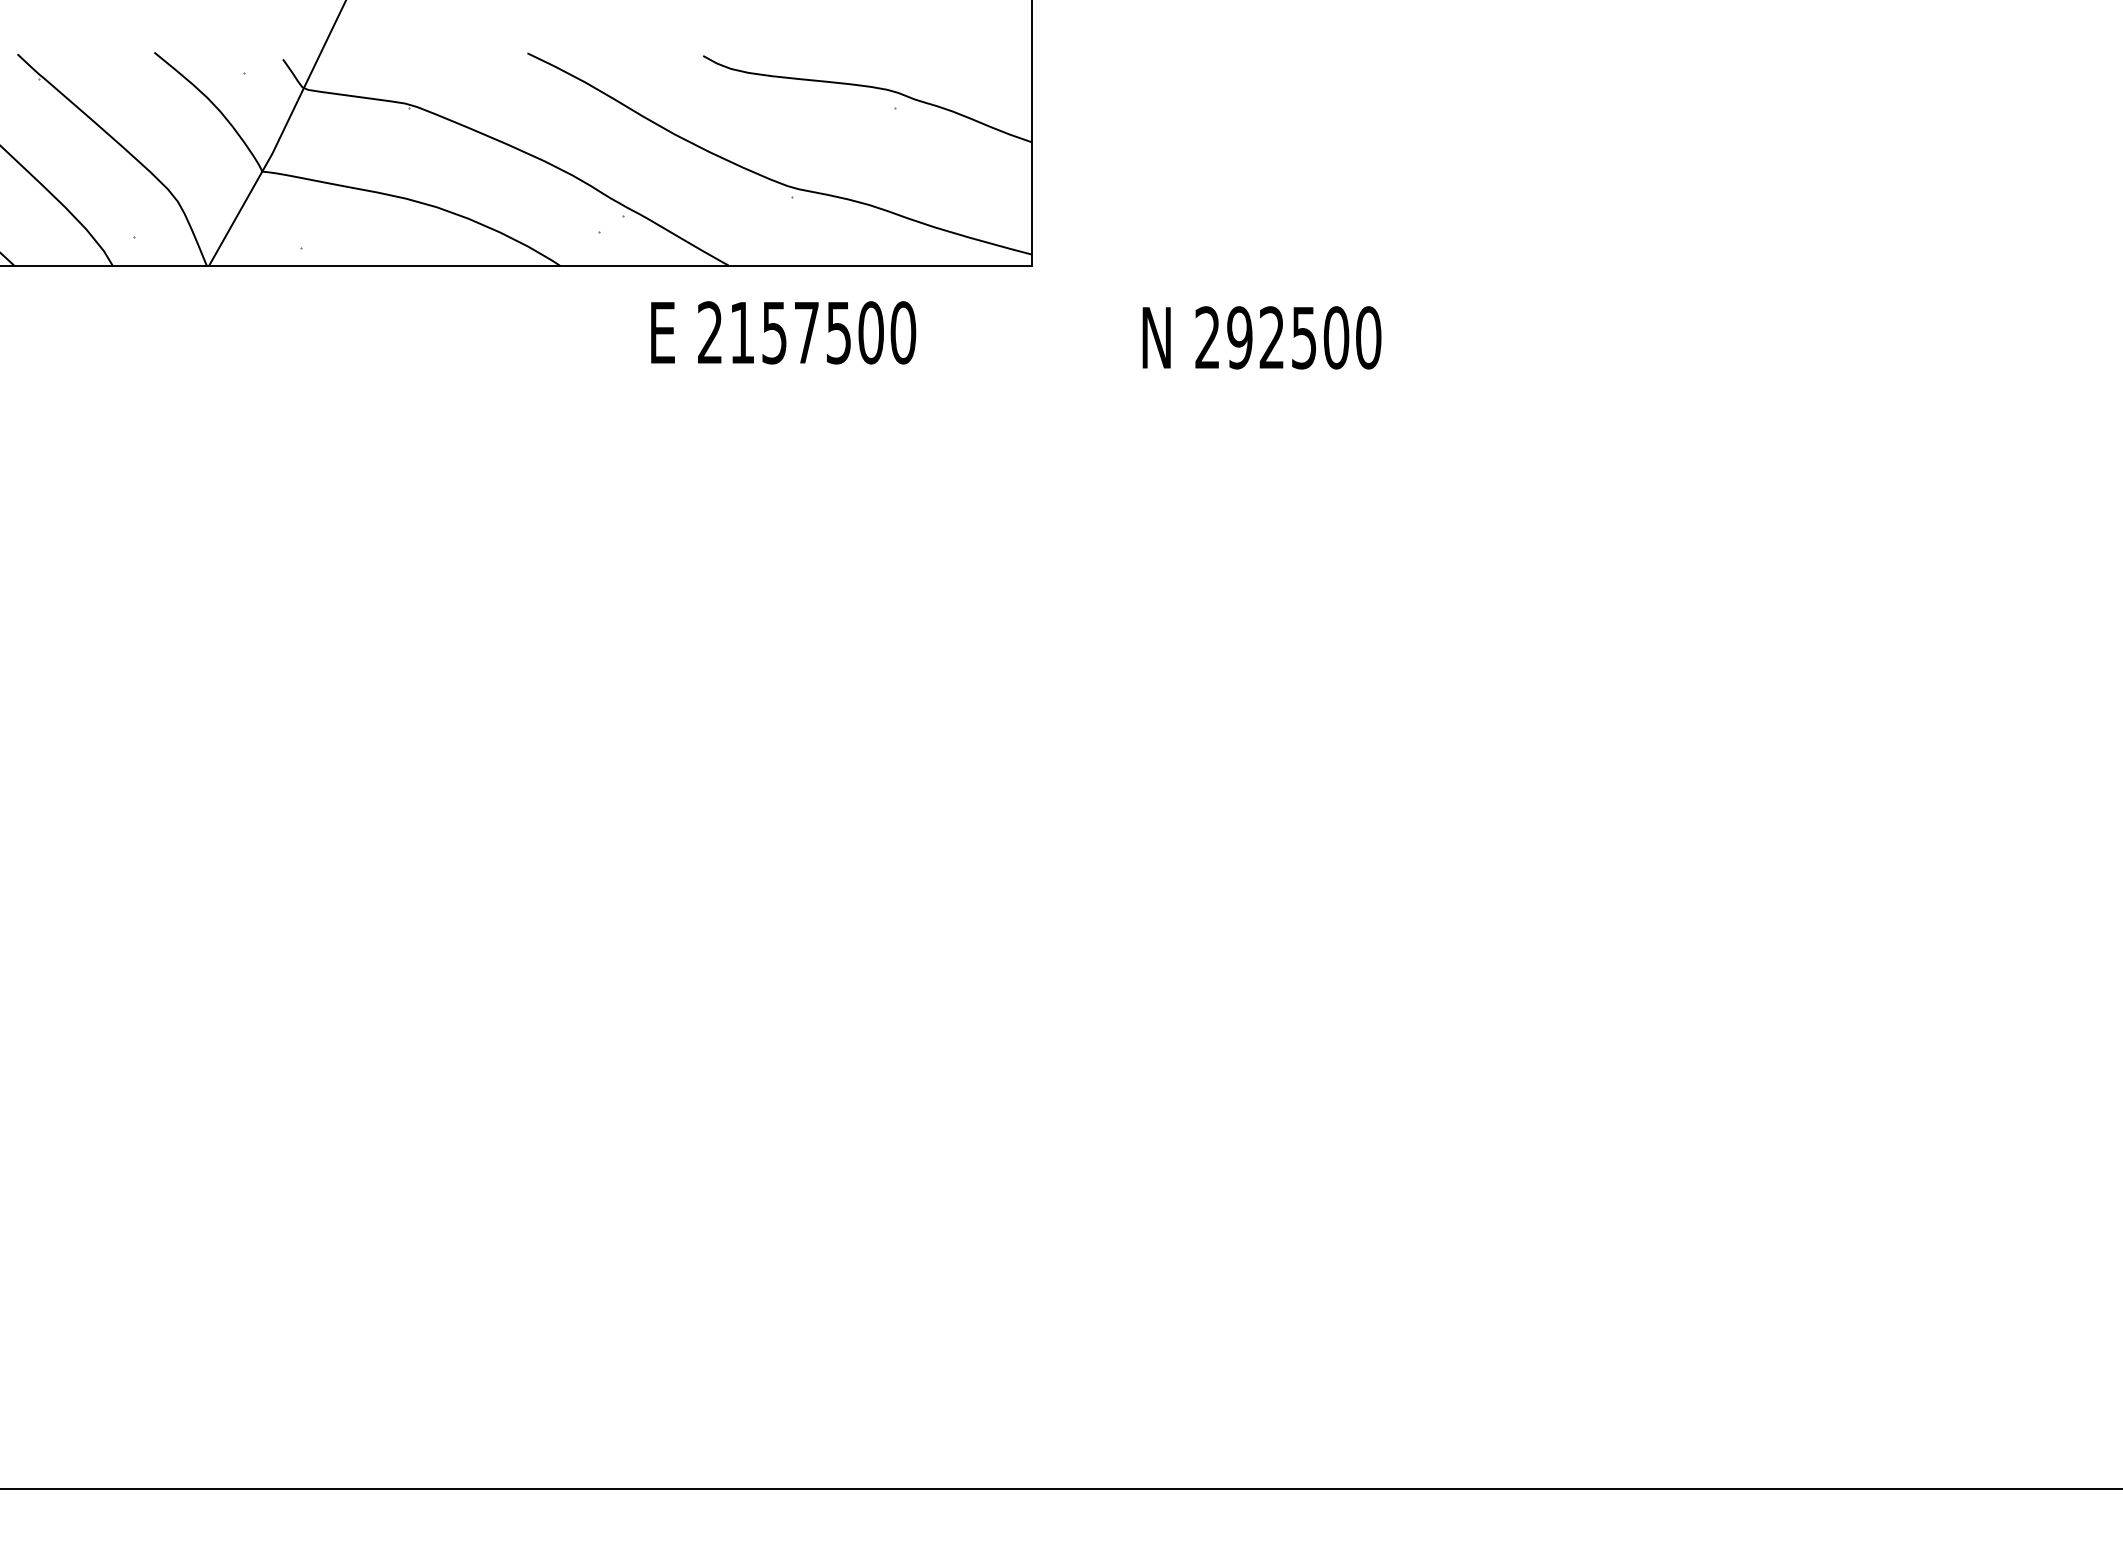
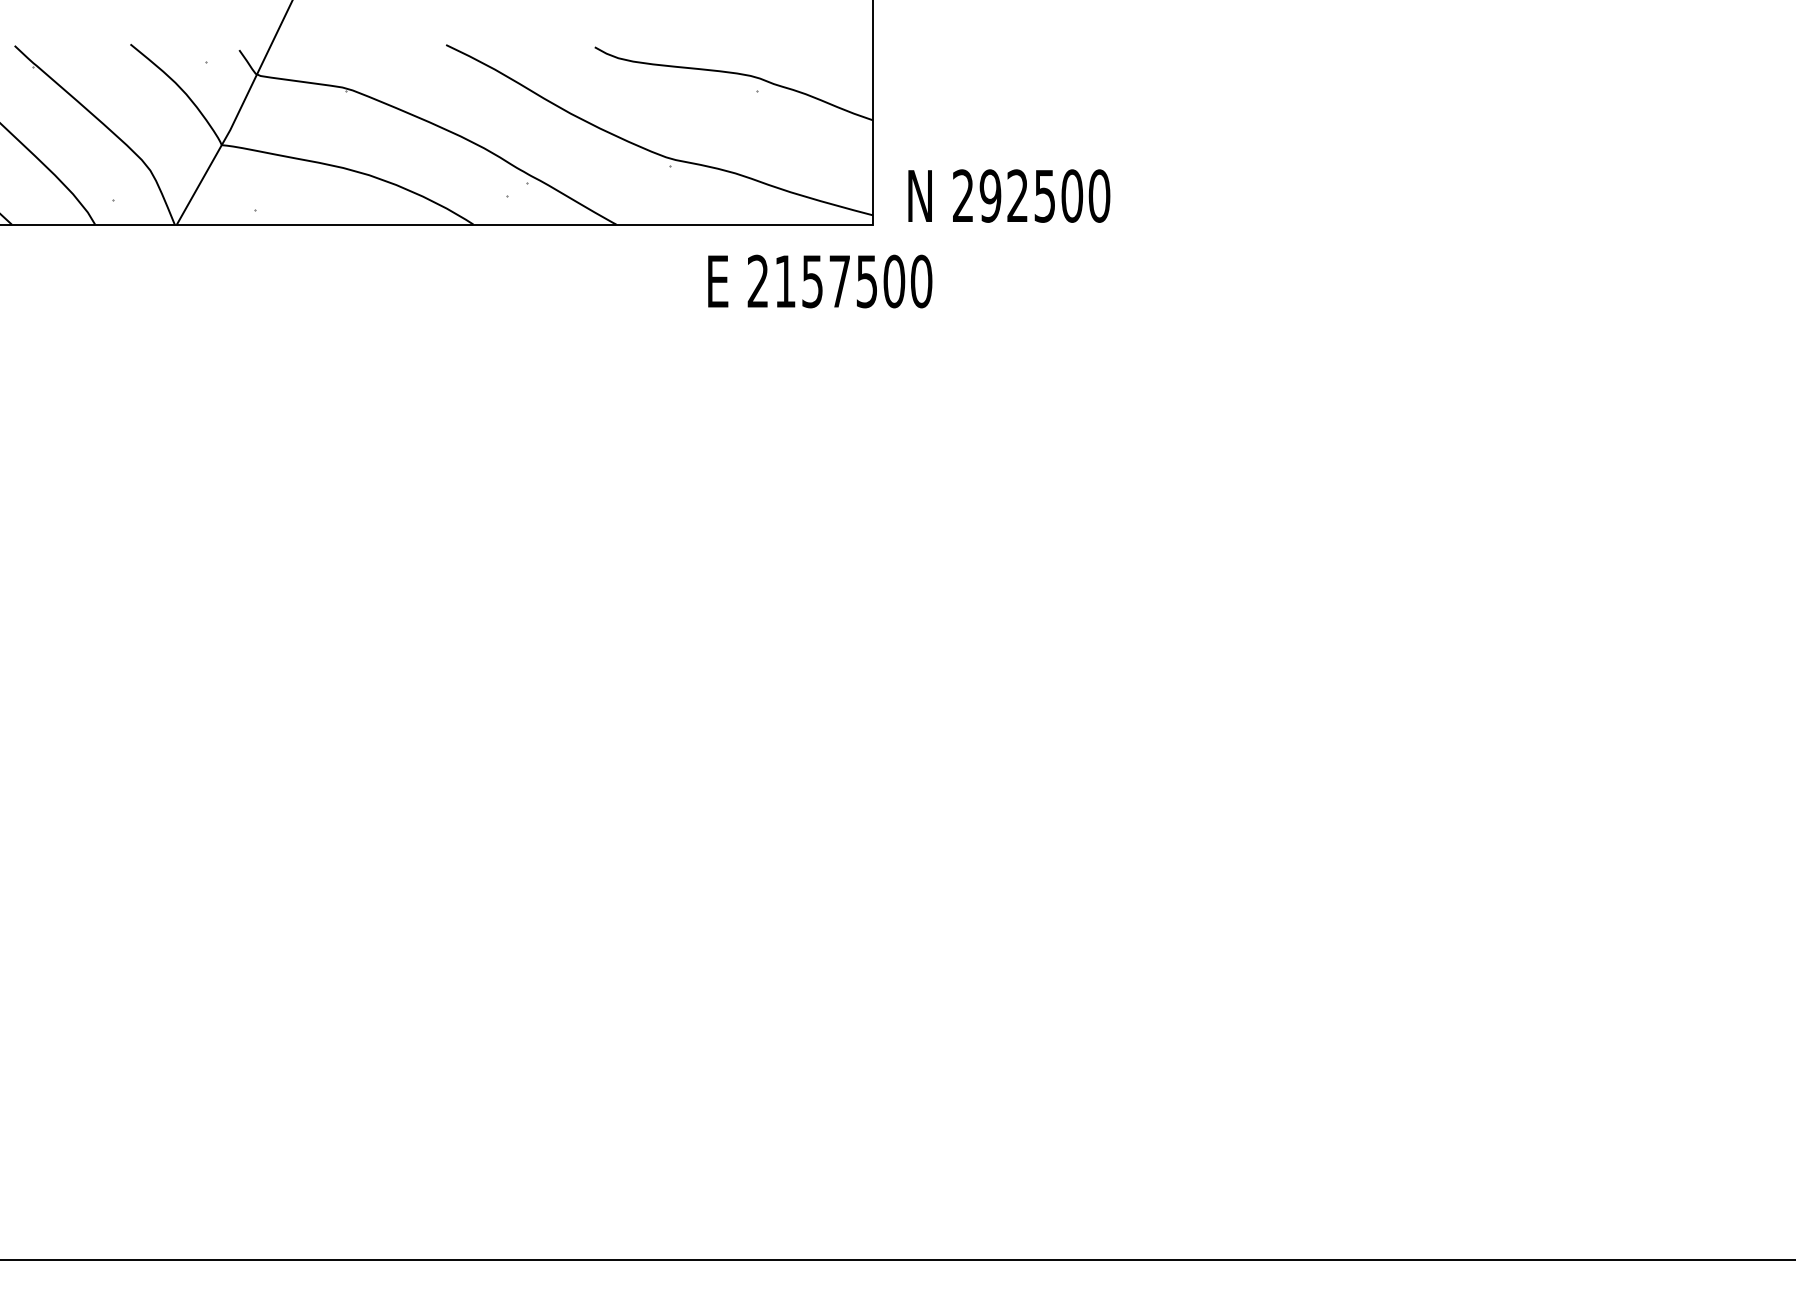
text: (783, 332) -> (820, 281), moved
text: (1261, 337) -> (1008, 195), moved

